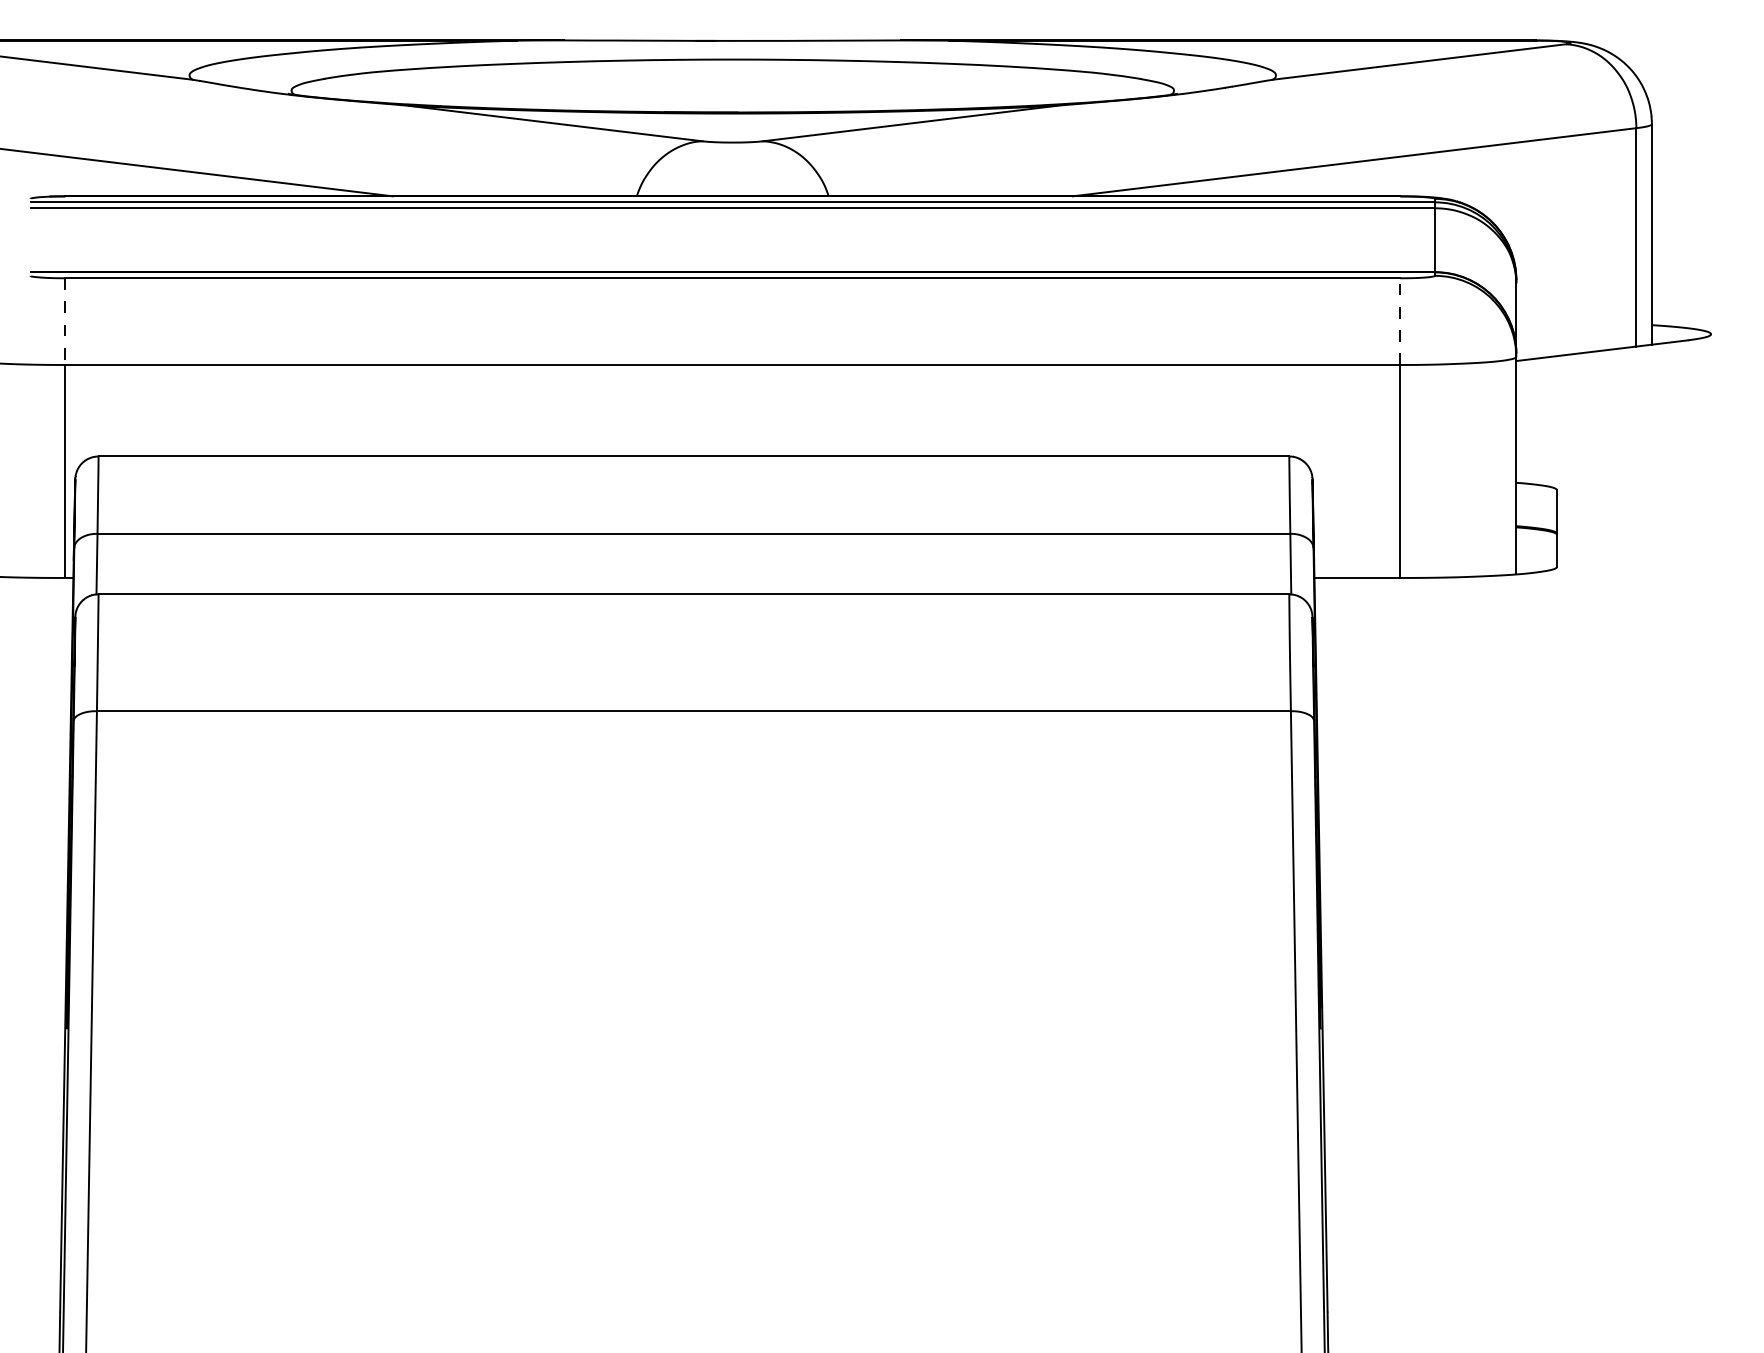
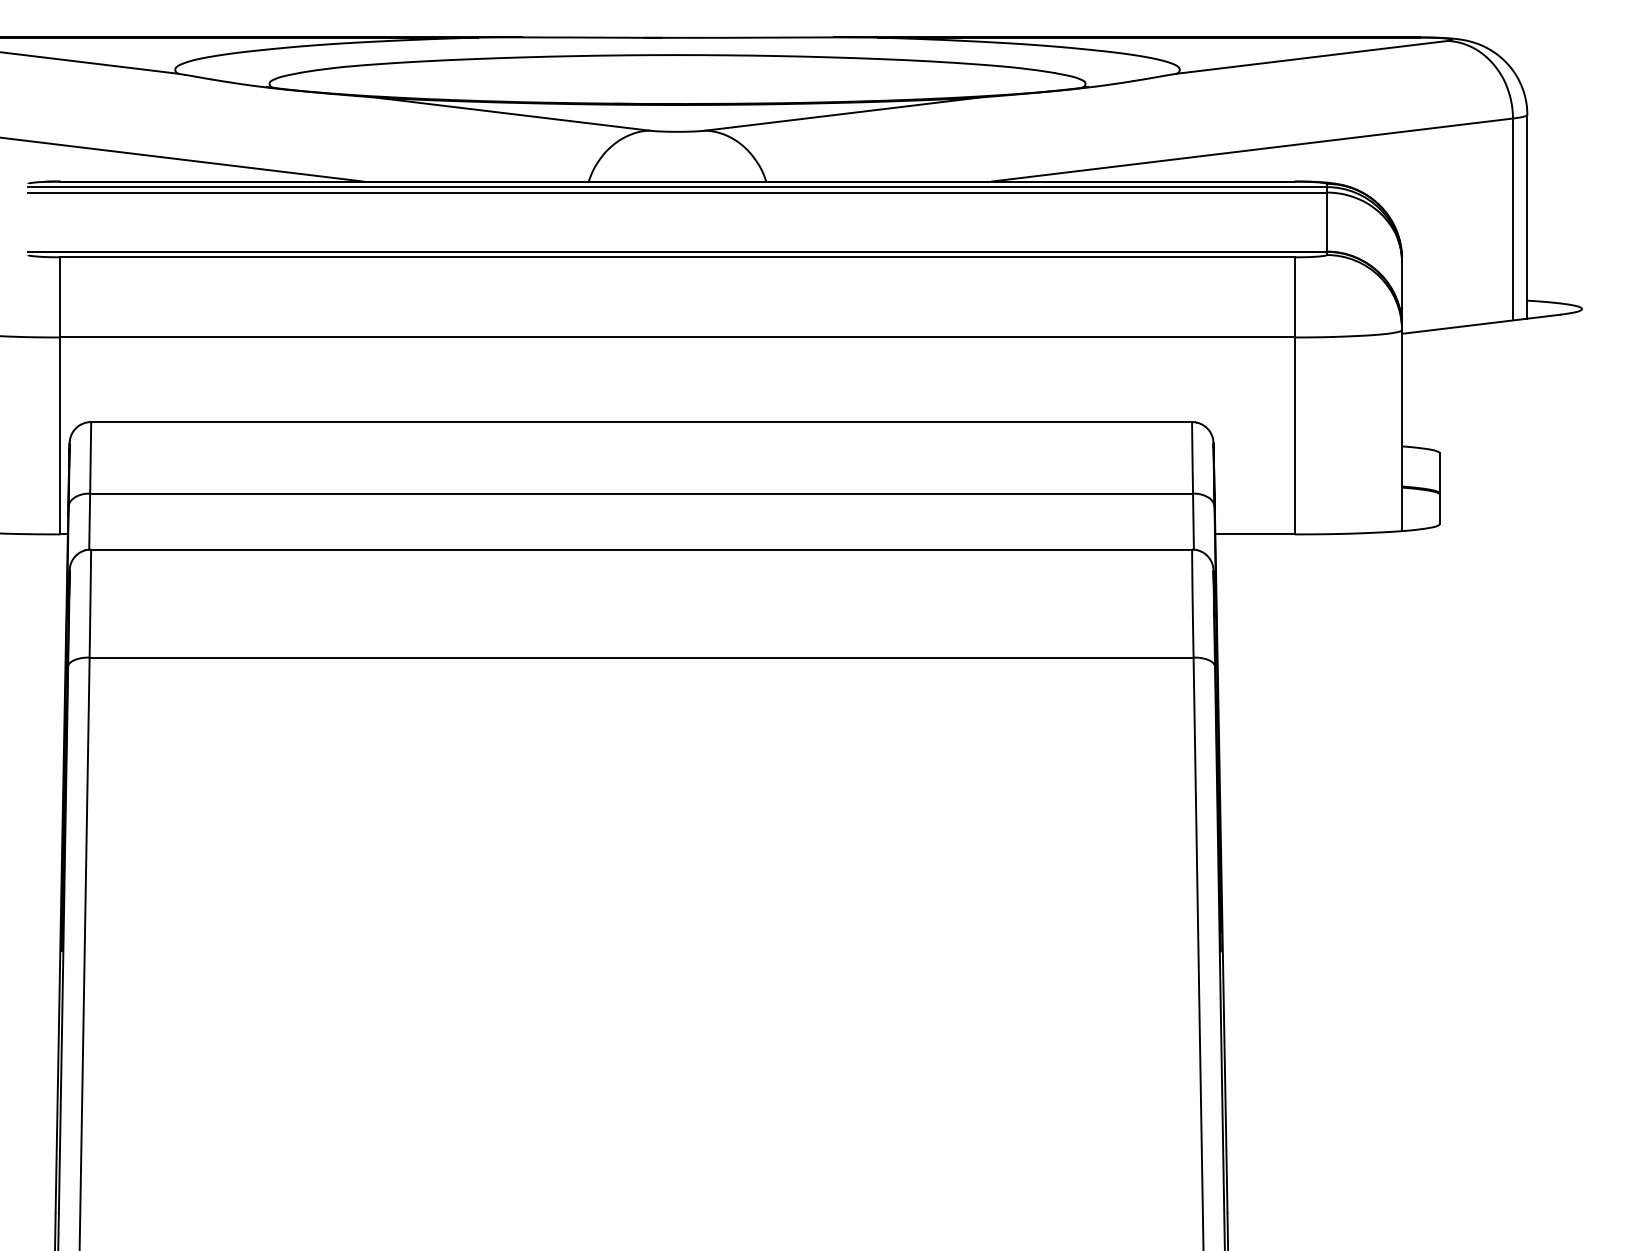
line: (1400, 321) -> (1294, 297), dashed -> solid
line: (65, 322) -> (60, 298), dashed -> solid

